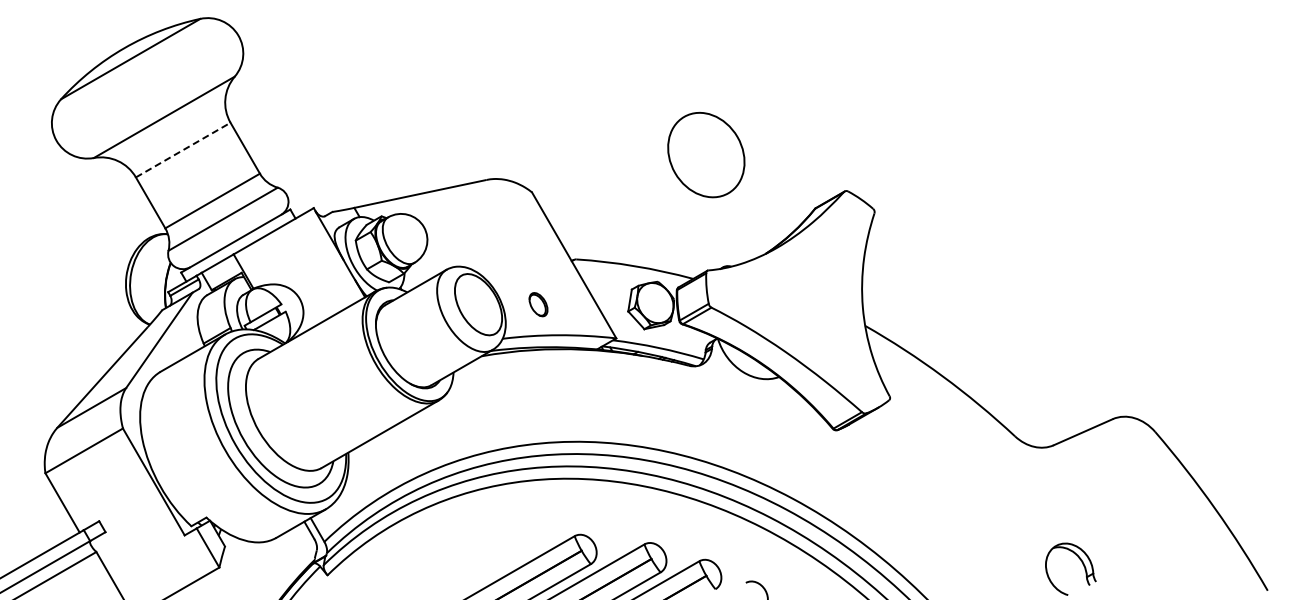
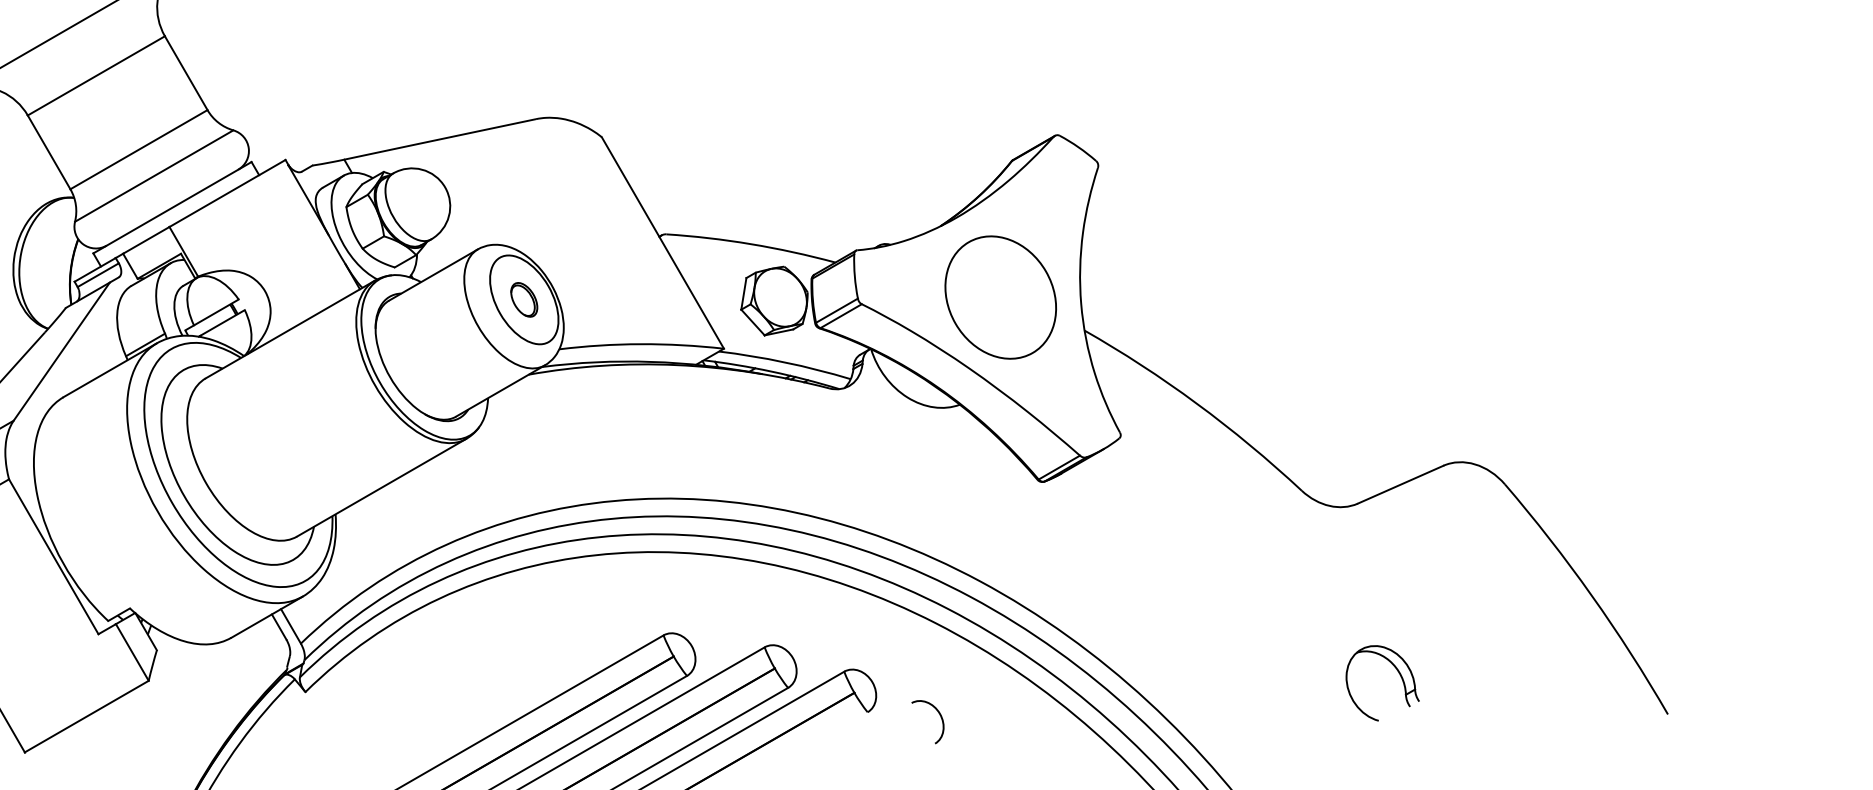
line: (183, 150) -> (96, 76), dashed -> solid
part: (706, 155) -> (1000, 298), moved
part: (538, 304) -> (524, 299), moved

